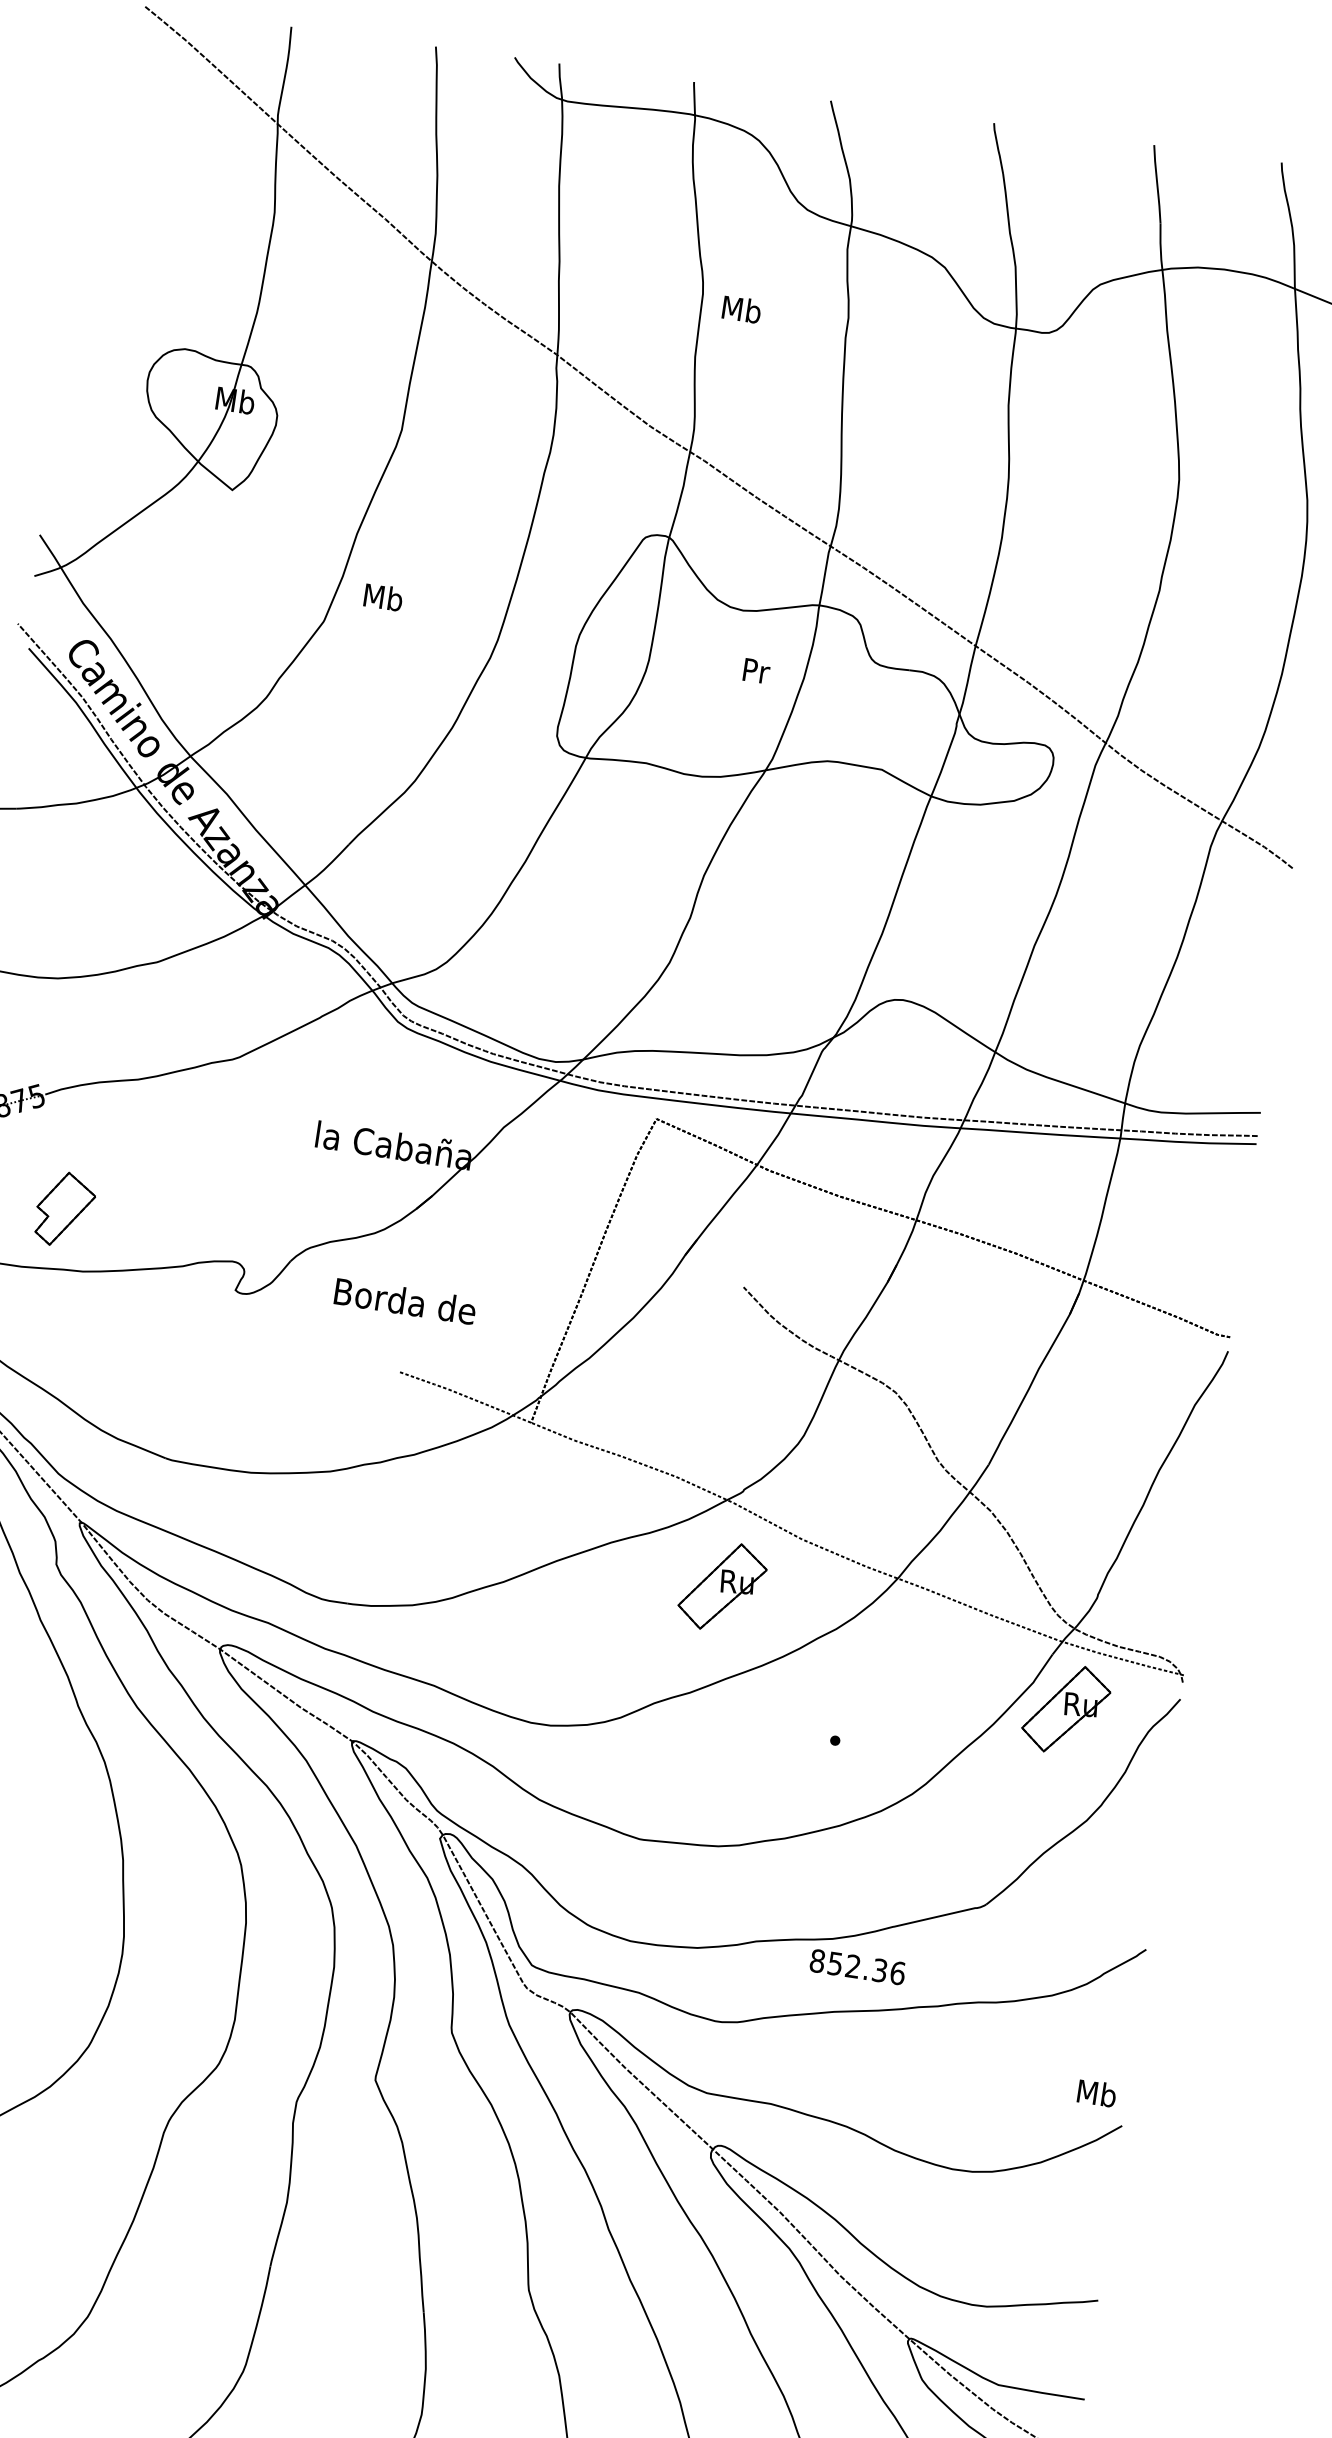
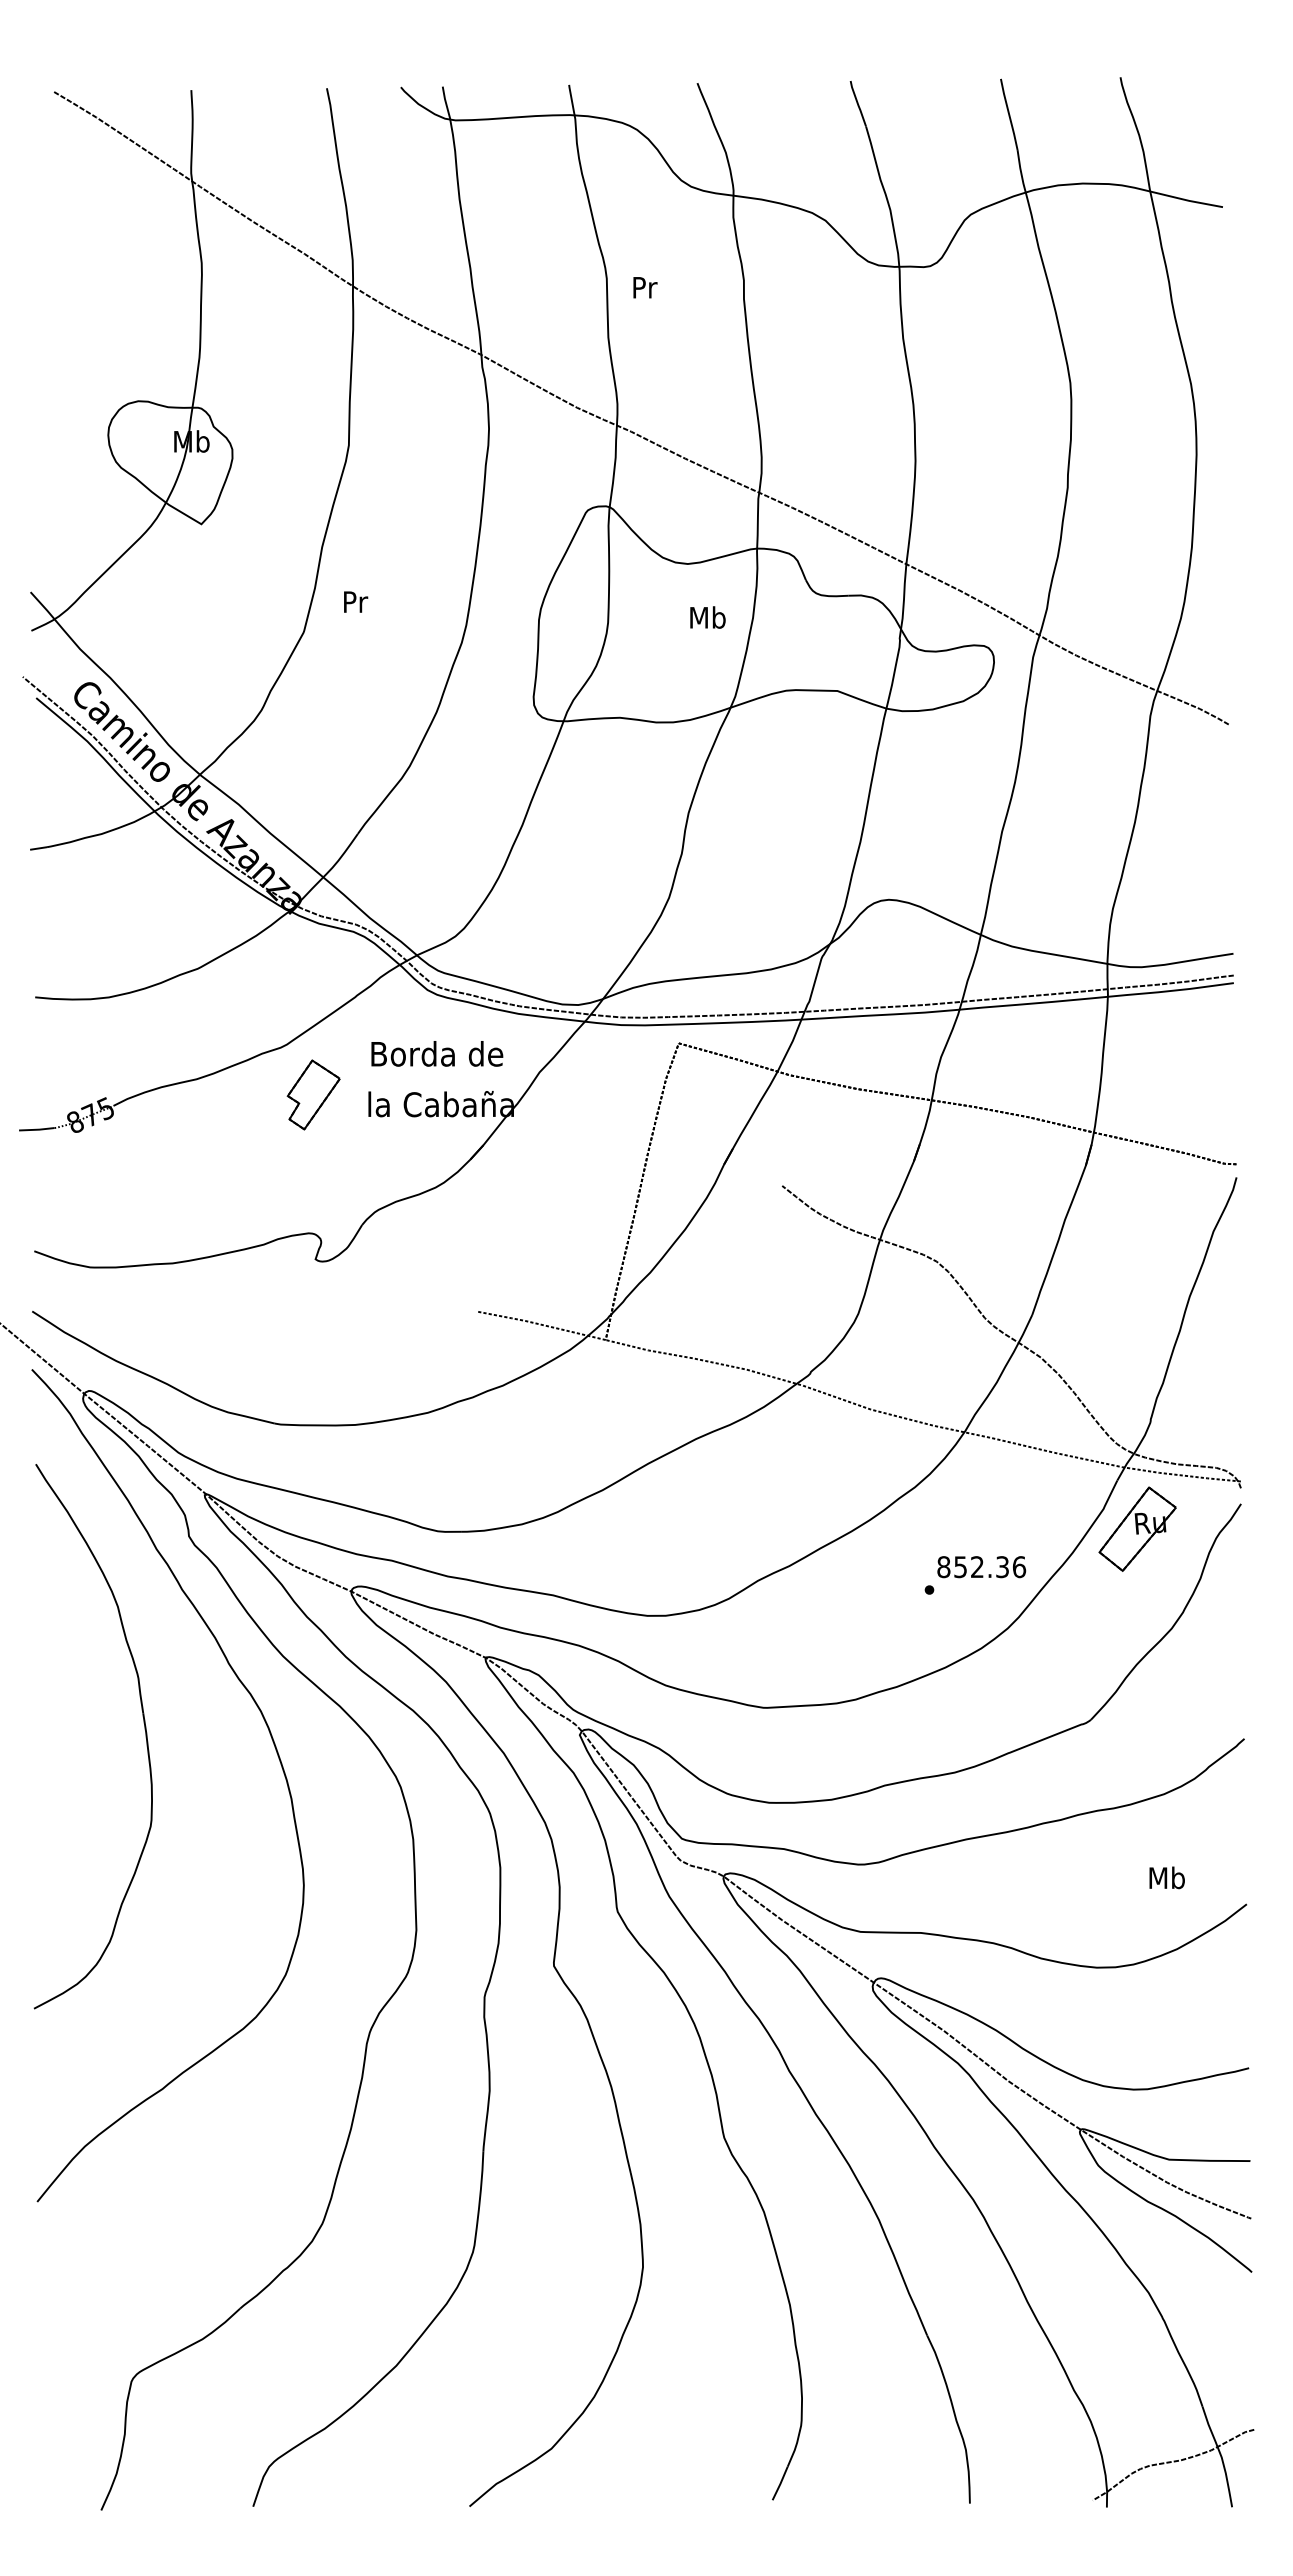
text: (741, 309) -> (644, 287), Mb -> Pr
text: (383, 597) -> (355, 601), Mb -> Pr
text: (755, 670) -> (707, 617), Pr -> Mb
part: (64, 1209) -> (313, 1094), moved
text: (405, 1300) -> (437, 1053), moved
part: (722, 1586) -> (804, 1463), removed
text: (857, 1967) -> (981, 1567), moved
text: (1096, 2092) -> (1166, 1877), moved

